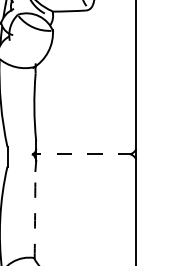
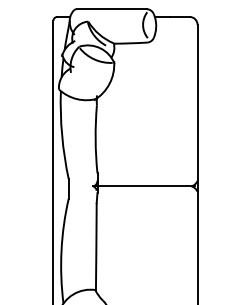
line: (82, 154) -> (143, 186), dashed -> solid
arc: (35, 215) -> (96, 247), dashed -> solid

